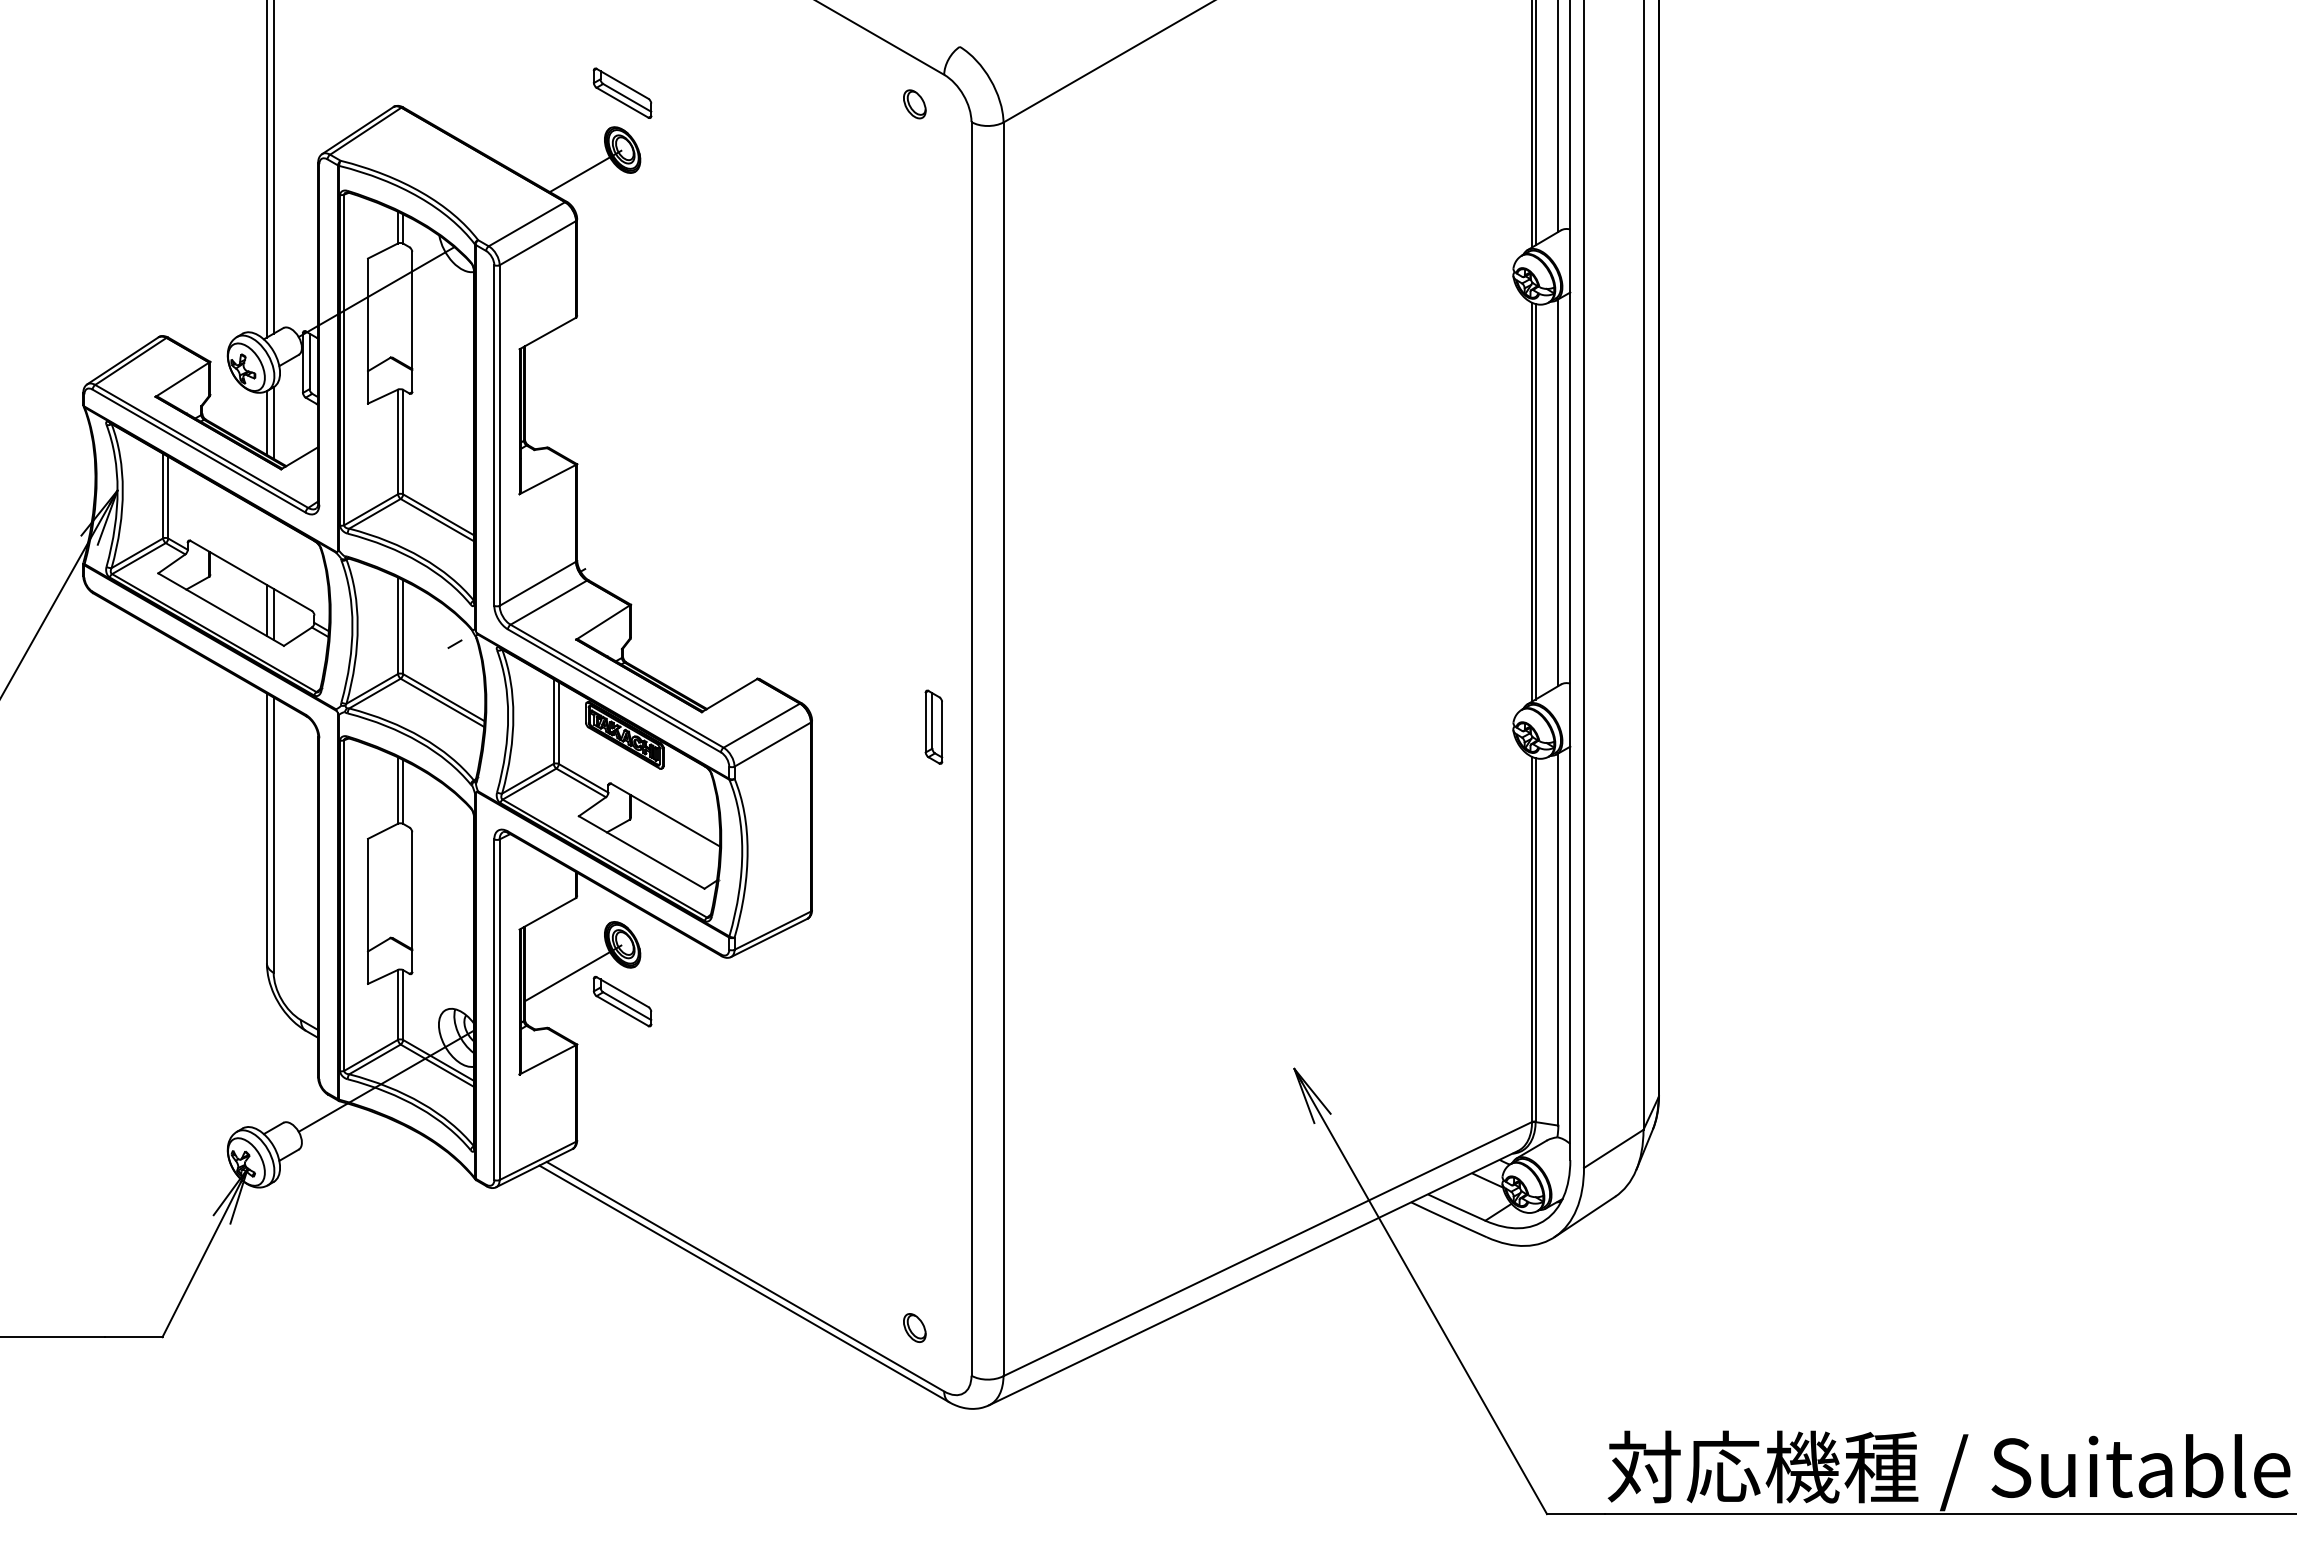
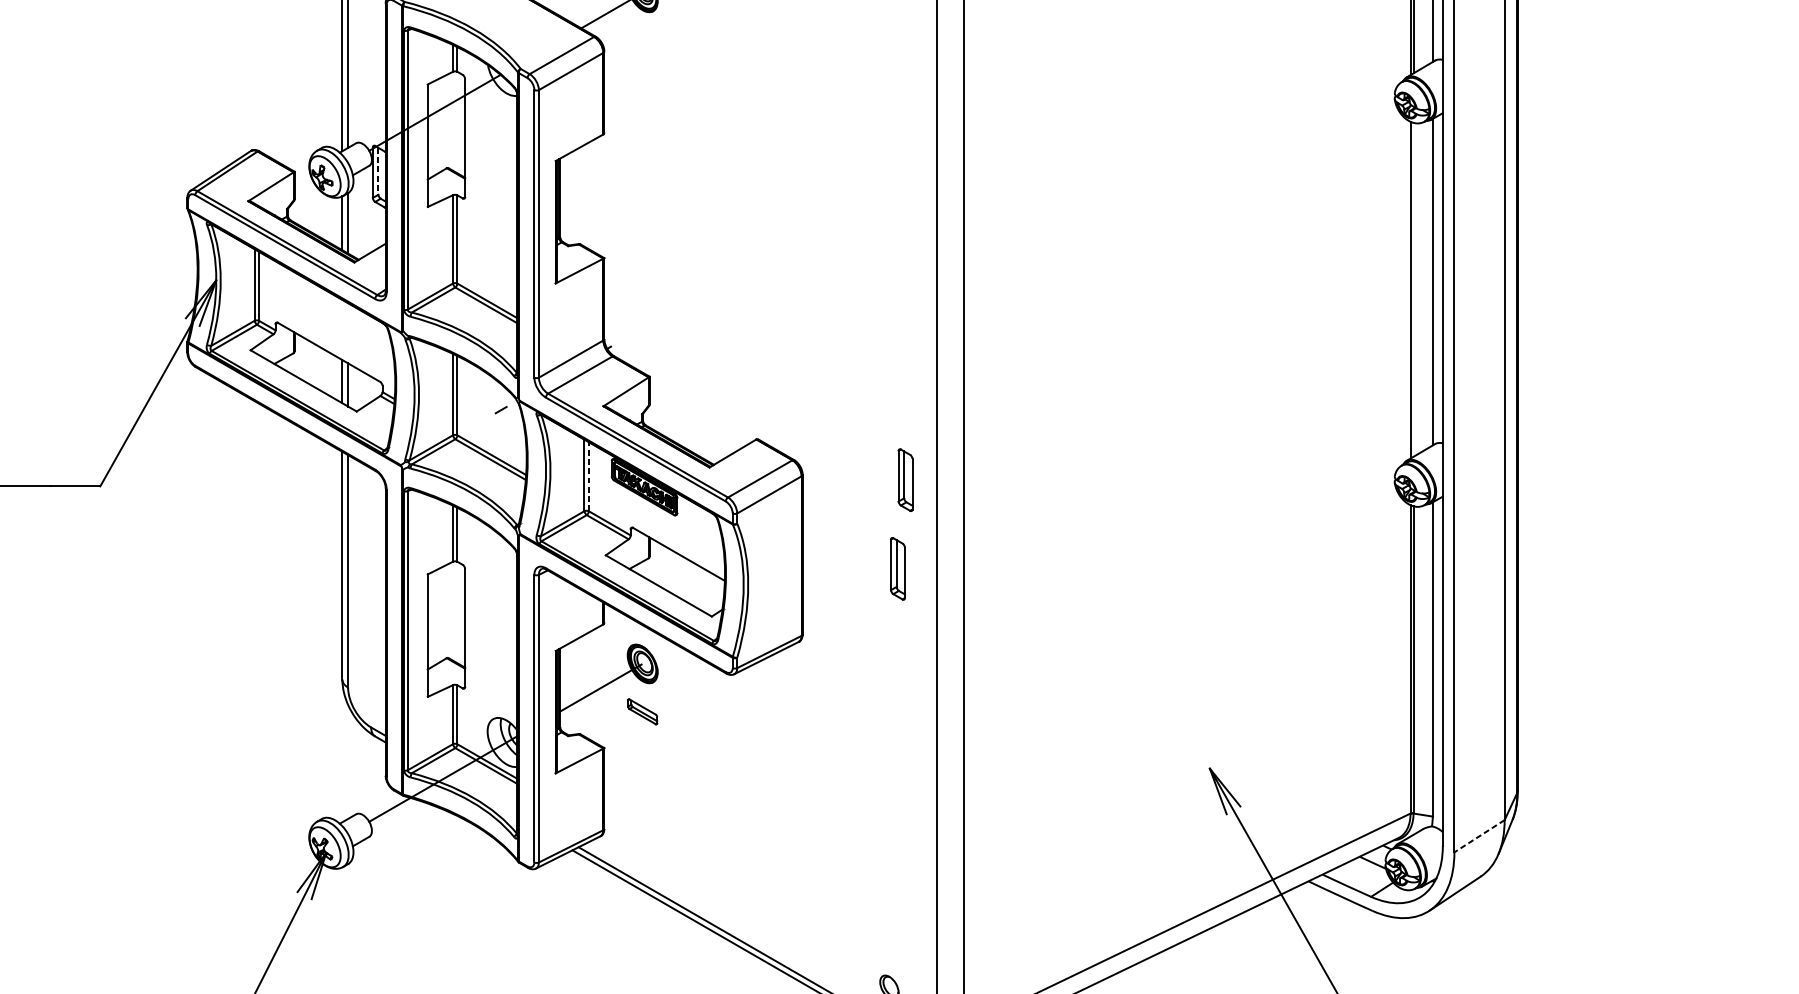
line: (309, 361) -> (378, 171), solid -> dashed
line: (1535, 501) -> (1413, 289), removed
line: (558, 723) -> (588, 477), solid -> dashed
part: (924, 831) -> (897, 568), added
part: (622, 1001) -> (642, 711), size x0.6
line: (1613, 1149) -> (1479, 836), solid -> dashed

